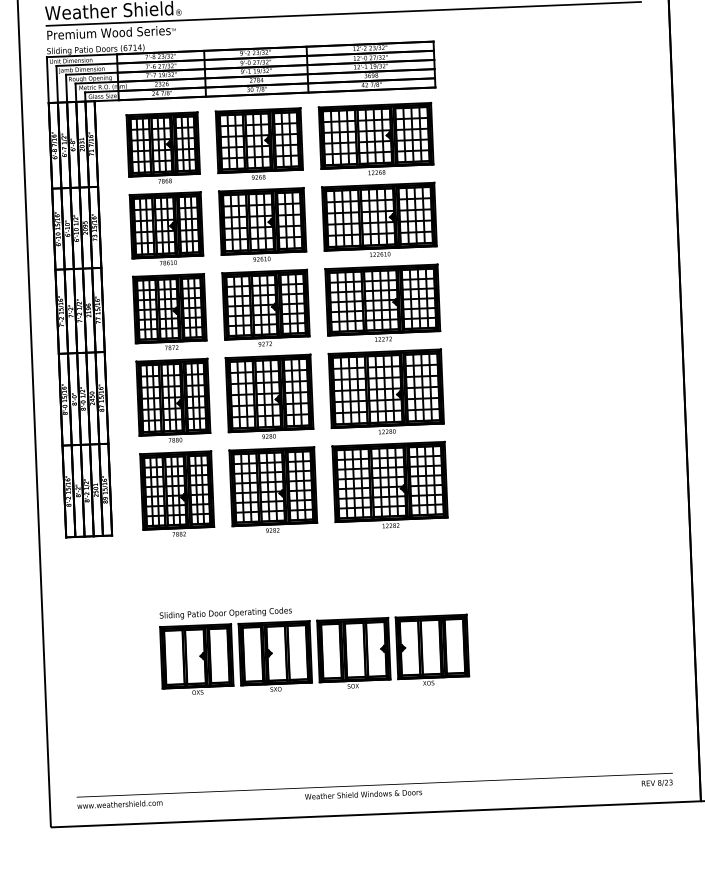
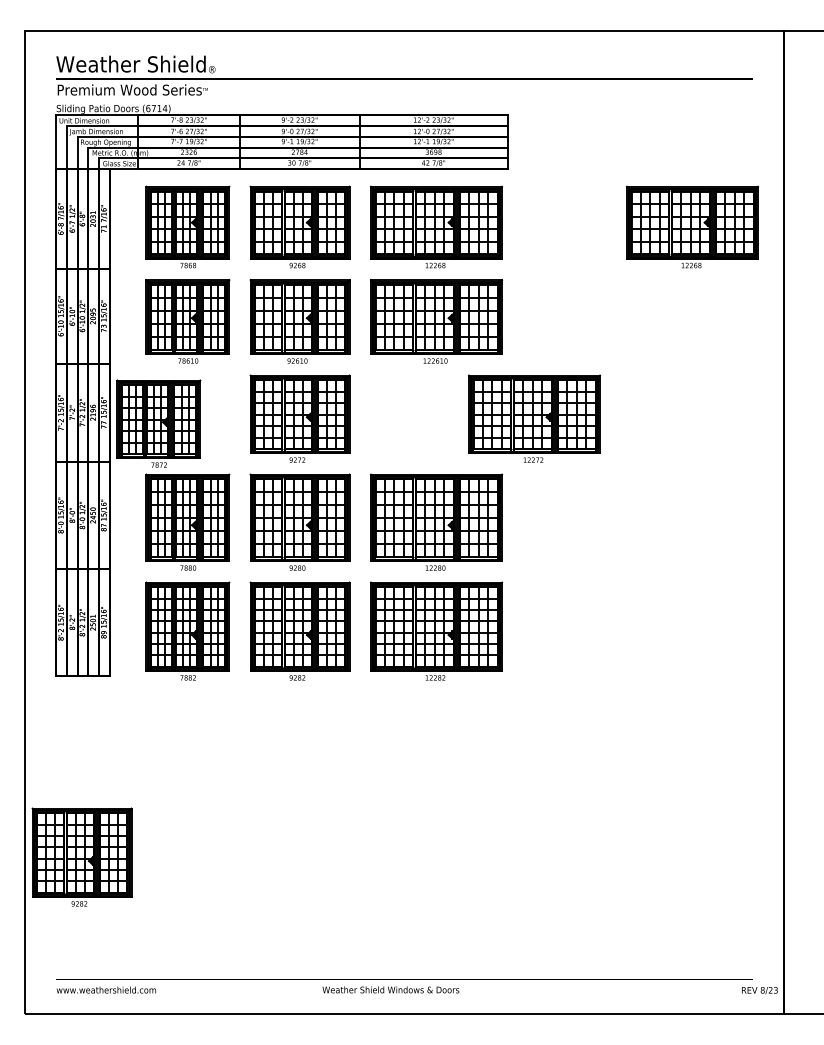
part: (595, 130) -> (692, 226), added
part: (382, 303) -> (534, 418), moved
part: (169, 312) -> (158, 423), moved
part: (314, 647) -> (340, 816), removed
part: (94, 690) -> (81, 856), added
text: (656, 783) -> (759, 990), moved

